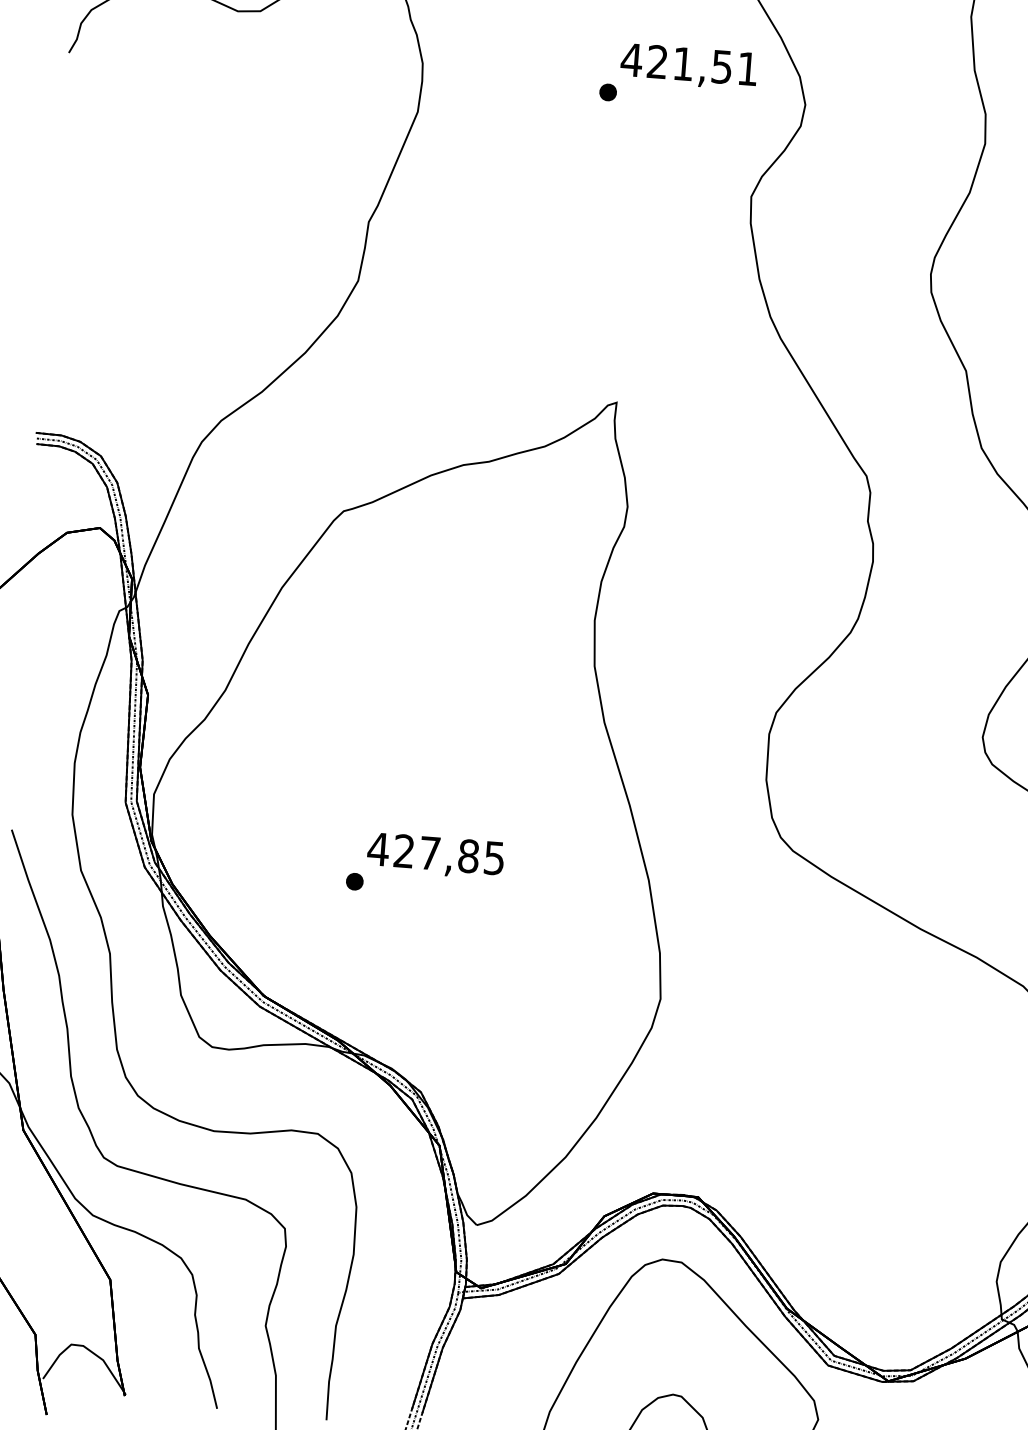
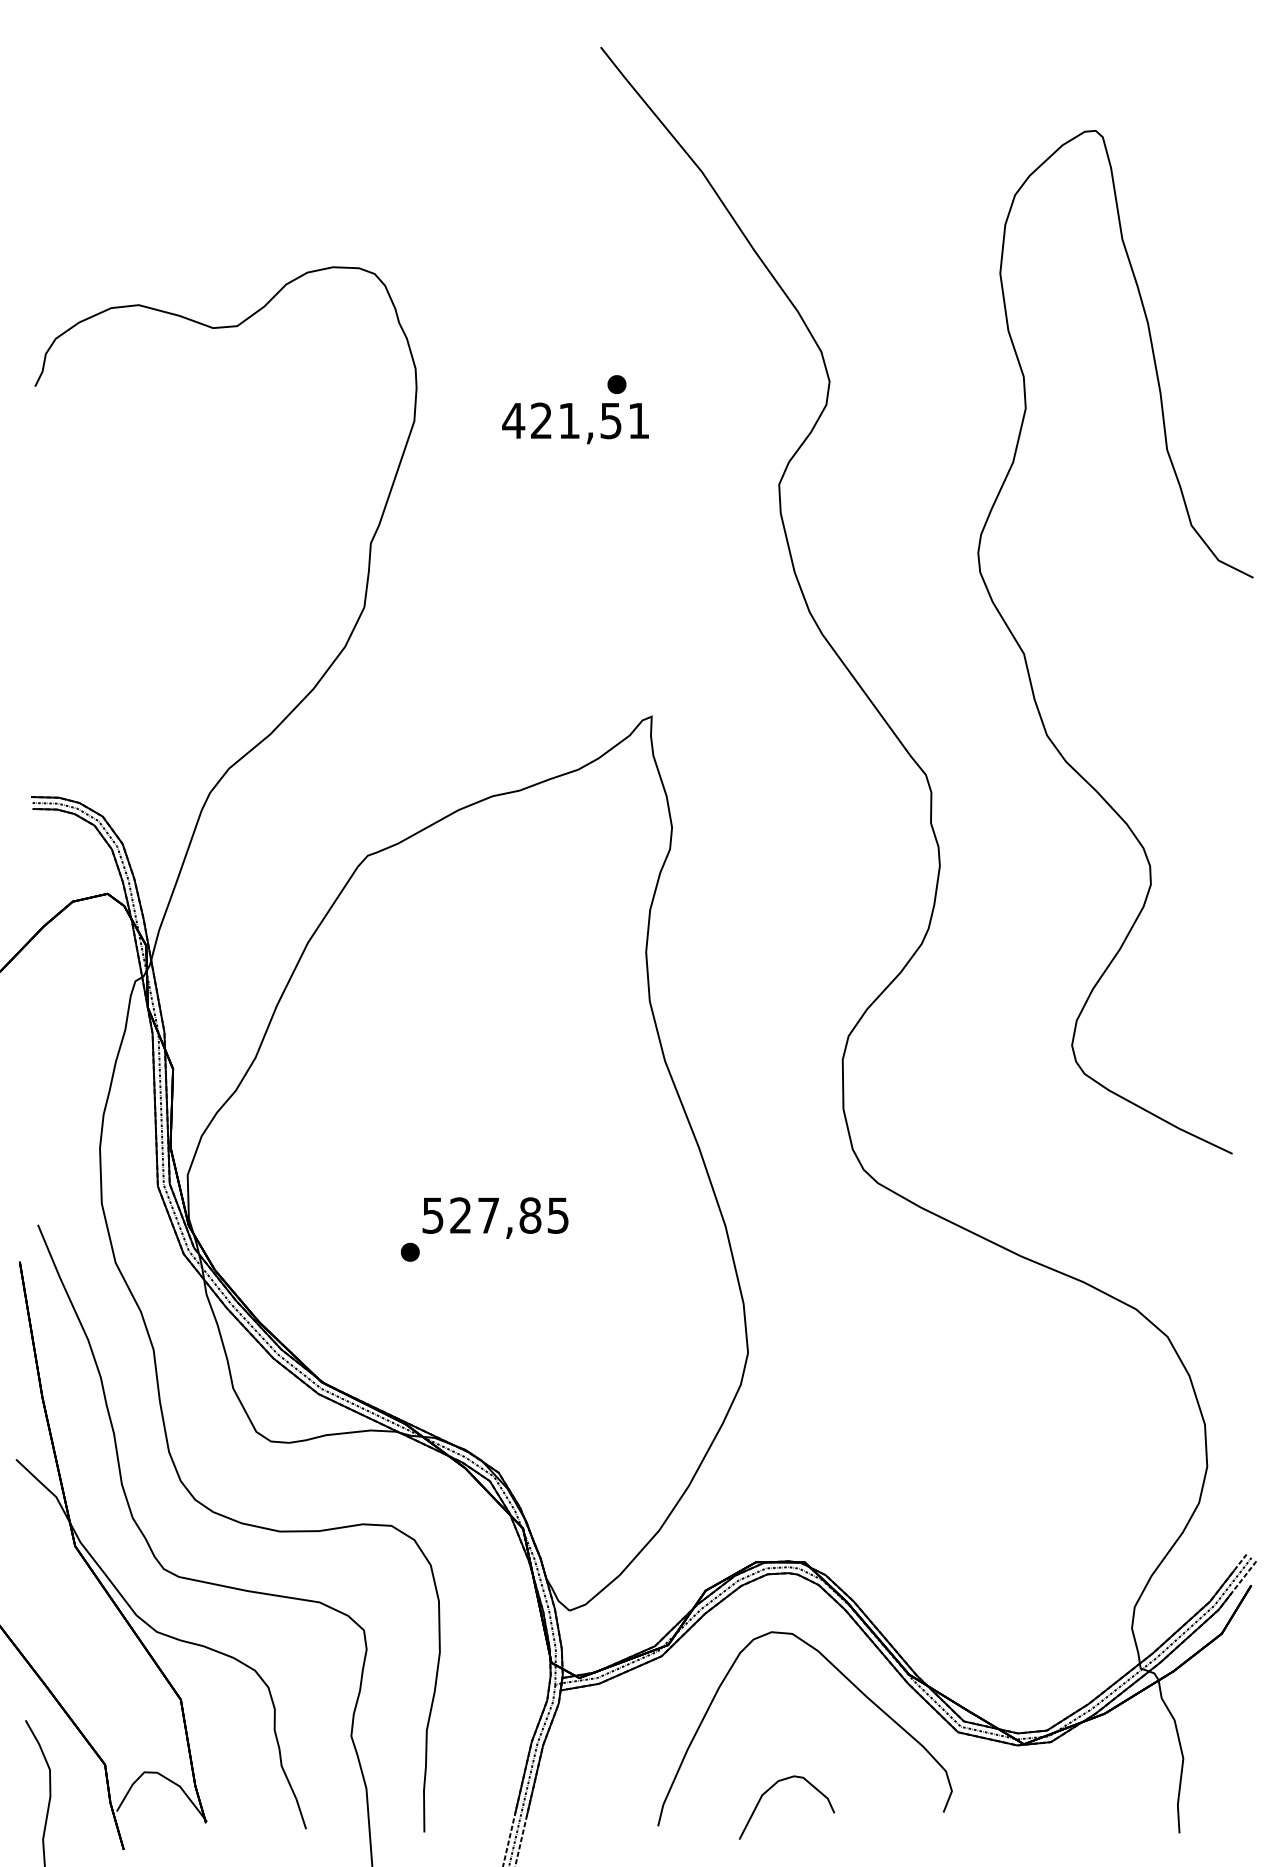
text: (688, 66) -> (575, 423), moved
text: (377, 849) -> (432, 1215), 427,85 -> 527,85

